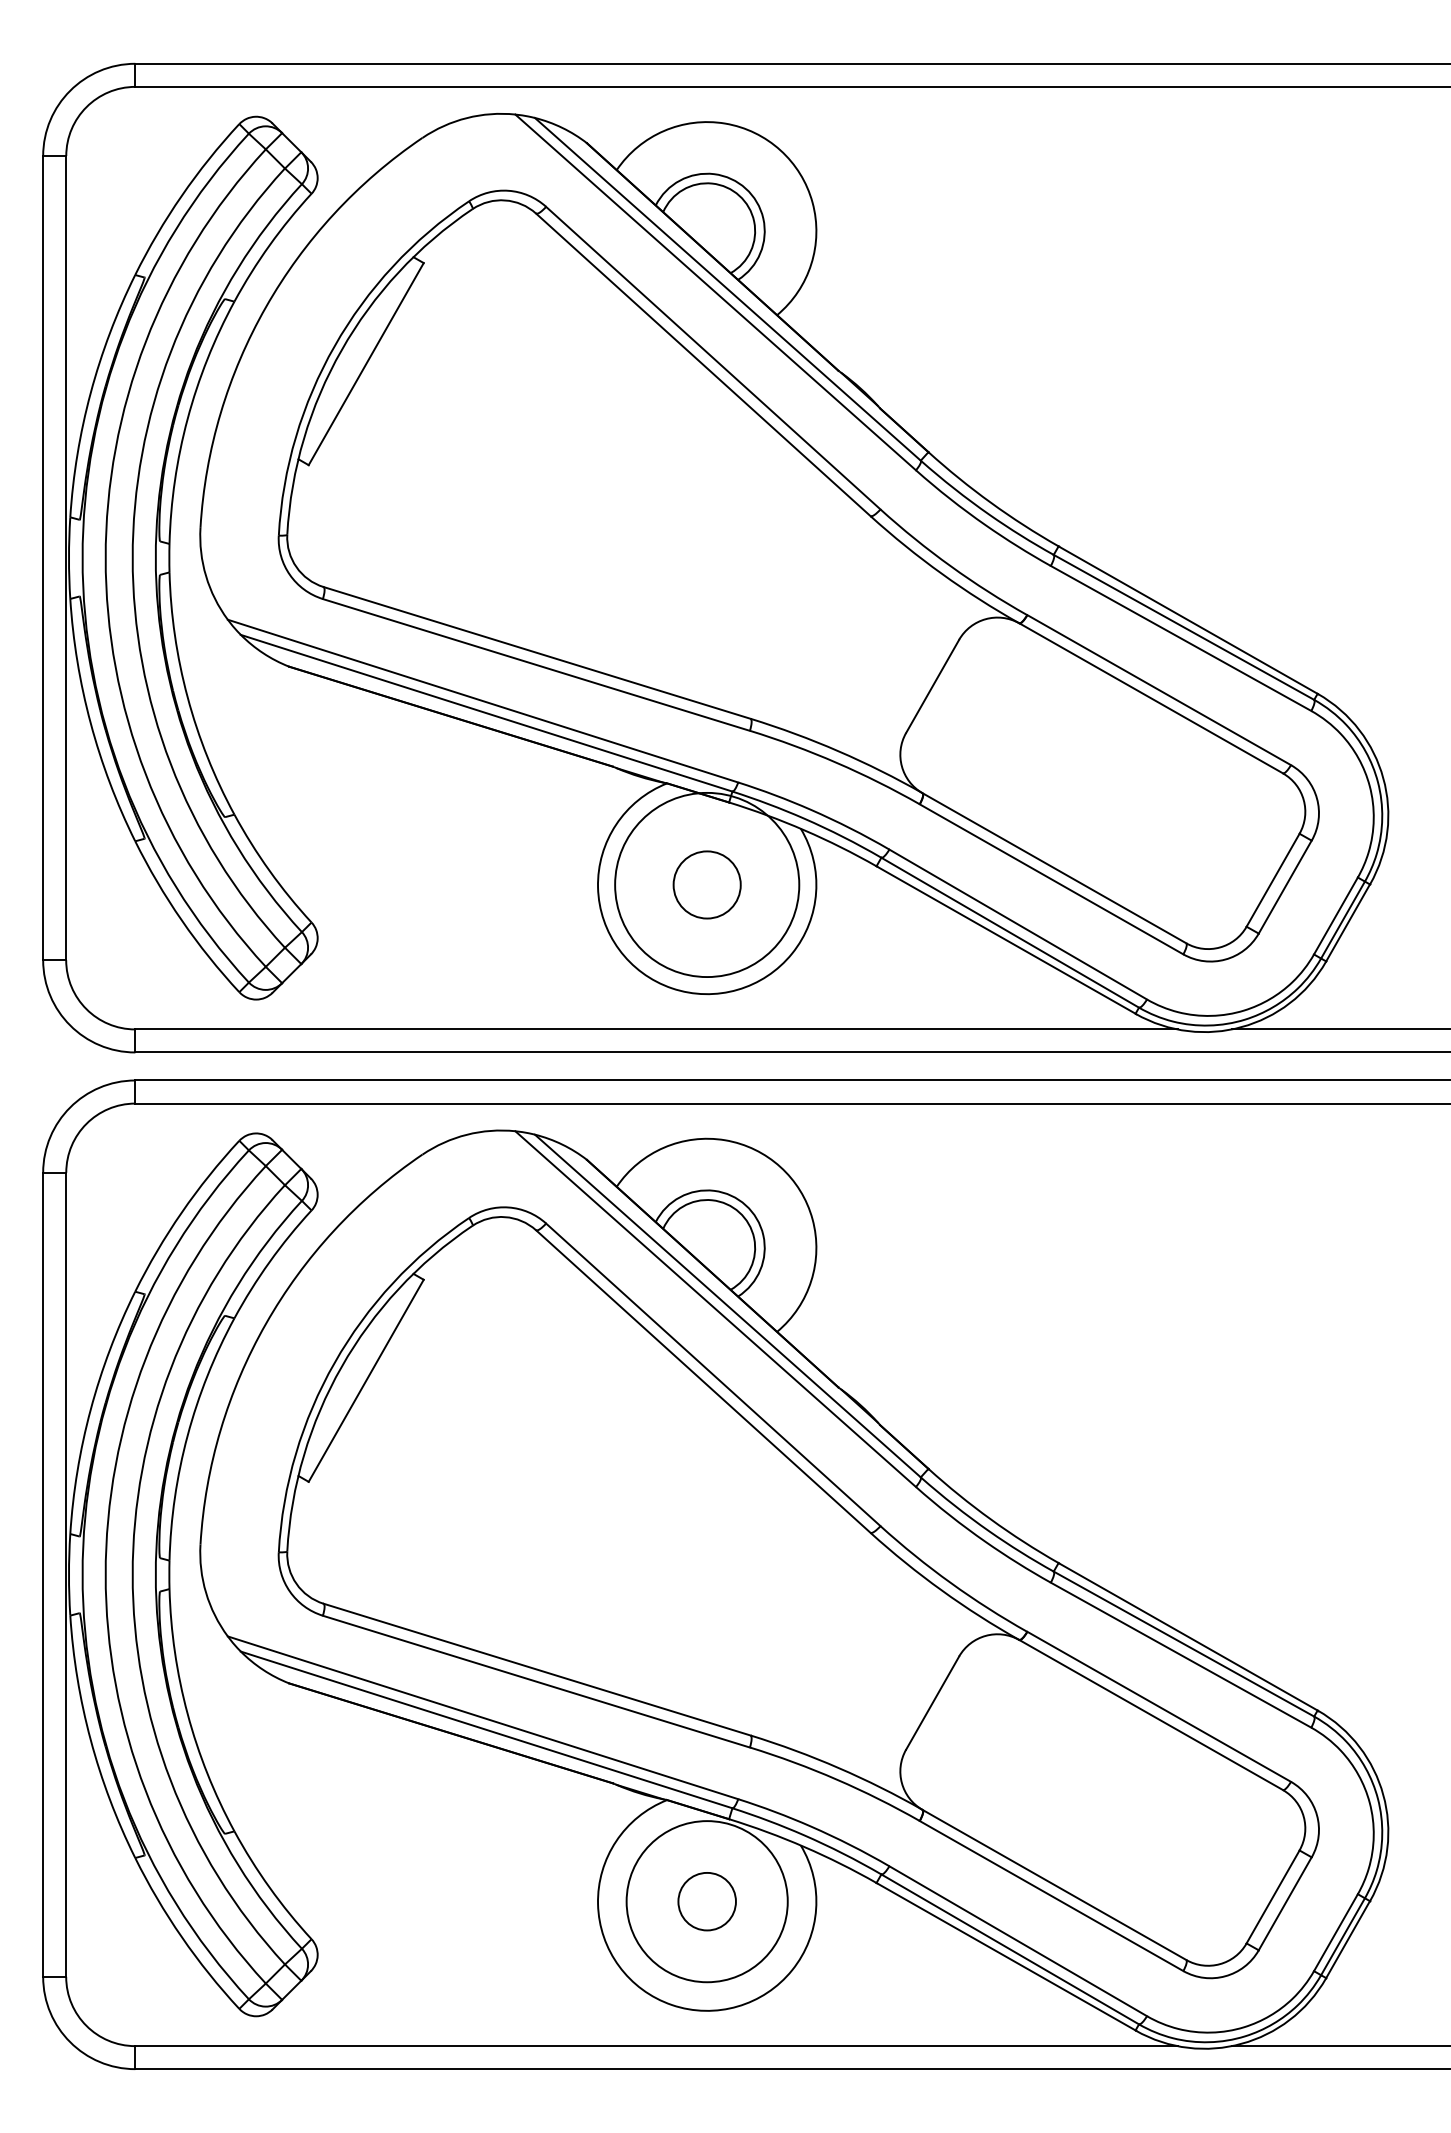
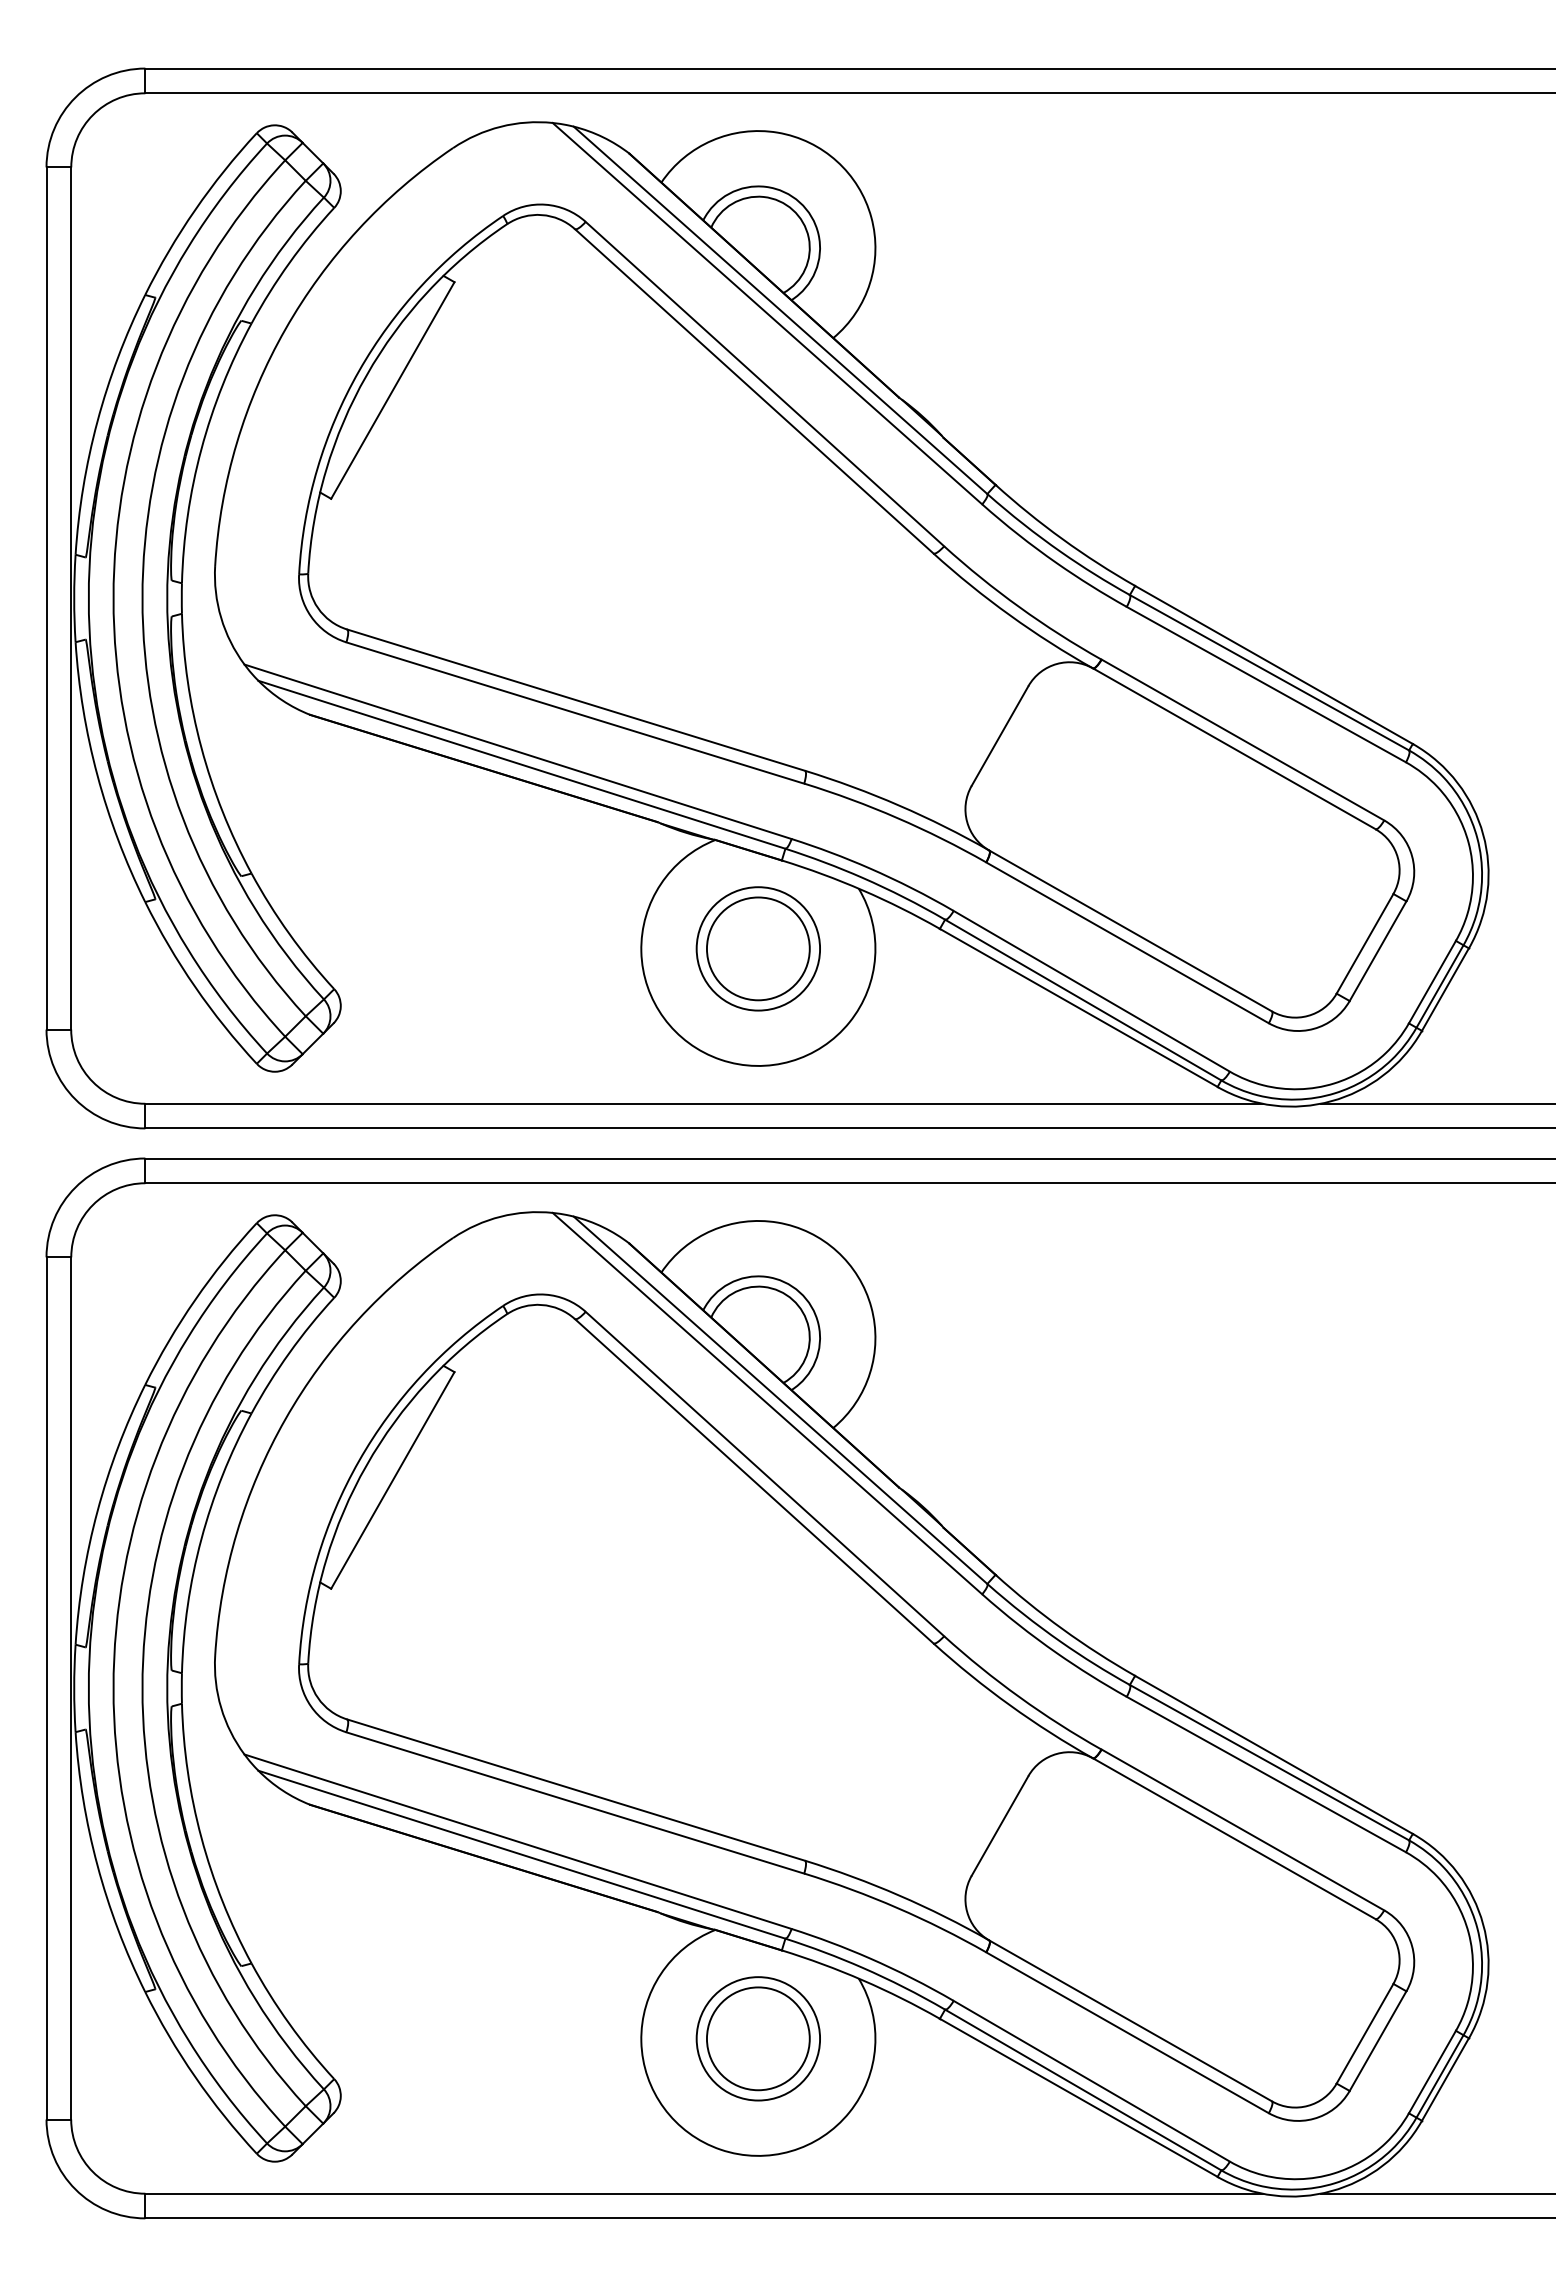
circle: (706, 884) -> (757, 948), size x1.43
circle: (707, 884) -> (758, 948), size x0.62
circle: (706, 1901) -> (757, 2038), size x1.67
circle: (707, 1901) -> (758, 2038), size x0.71

